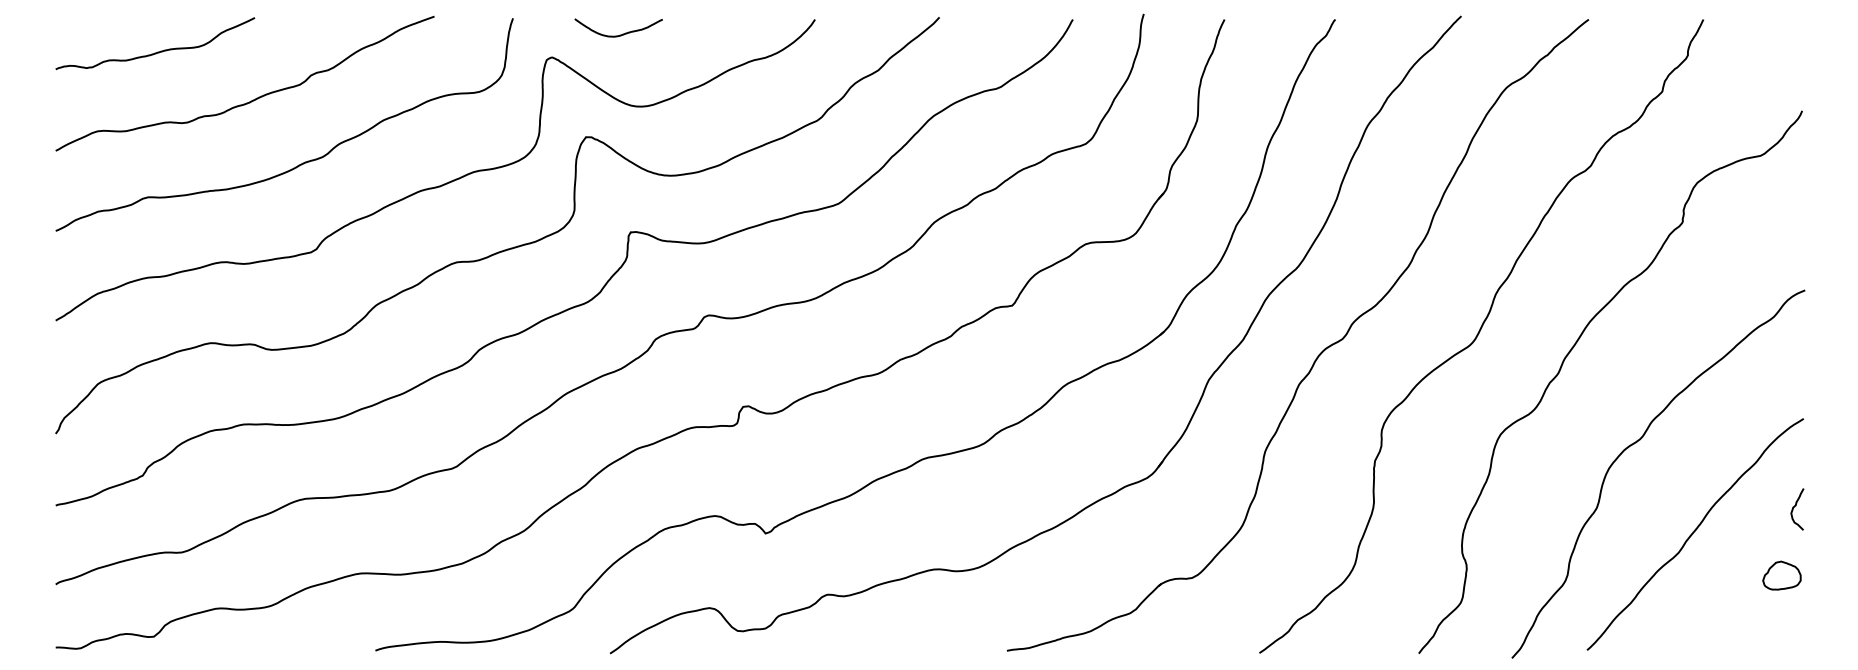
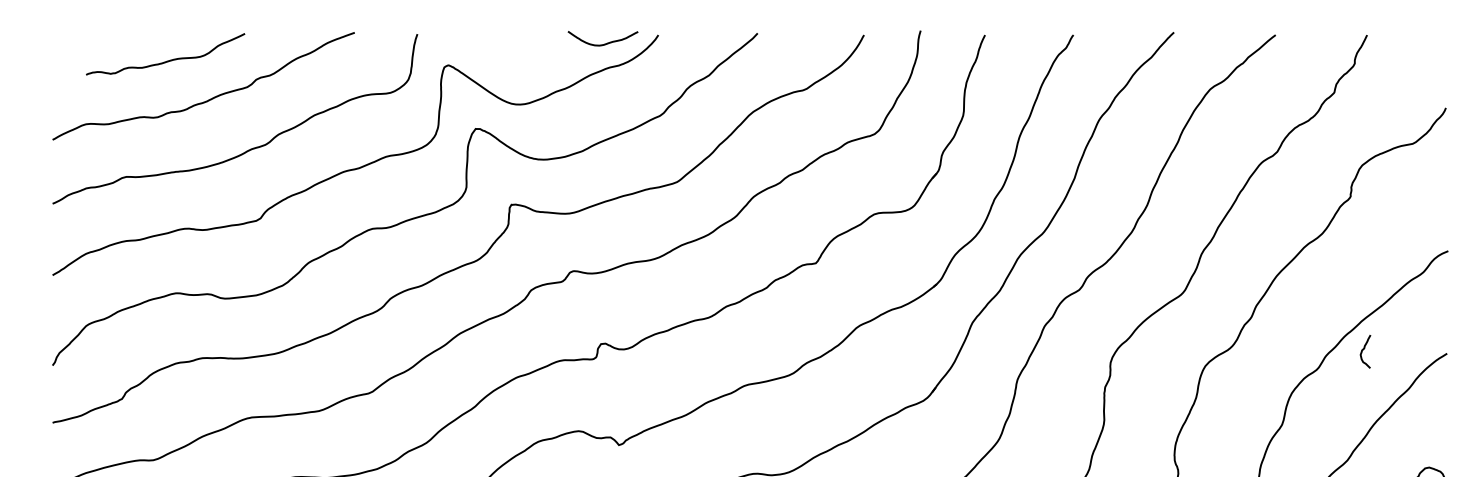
curve: (622, 33) -> (606, 43), moved
curve: (157, 51) -> (167, 60), moved
curve: (1795, 506) -> (1364, 349), moved

